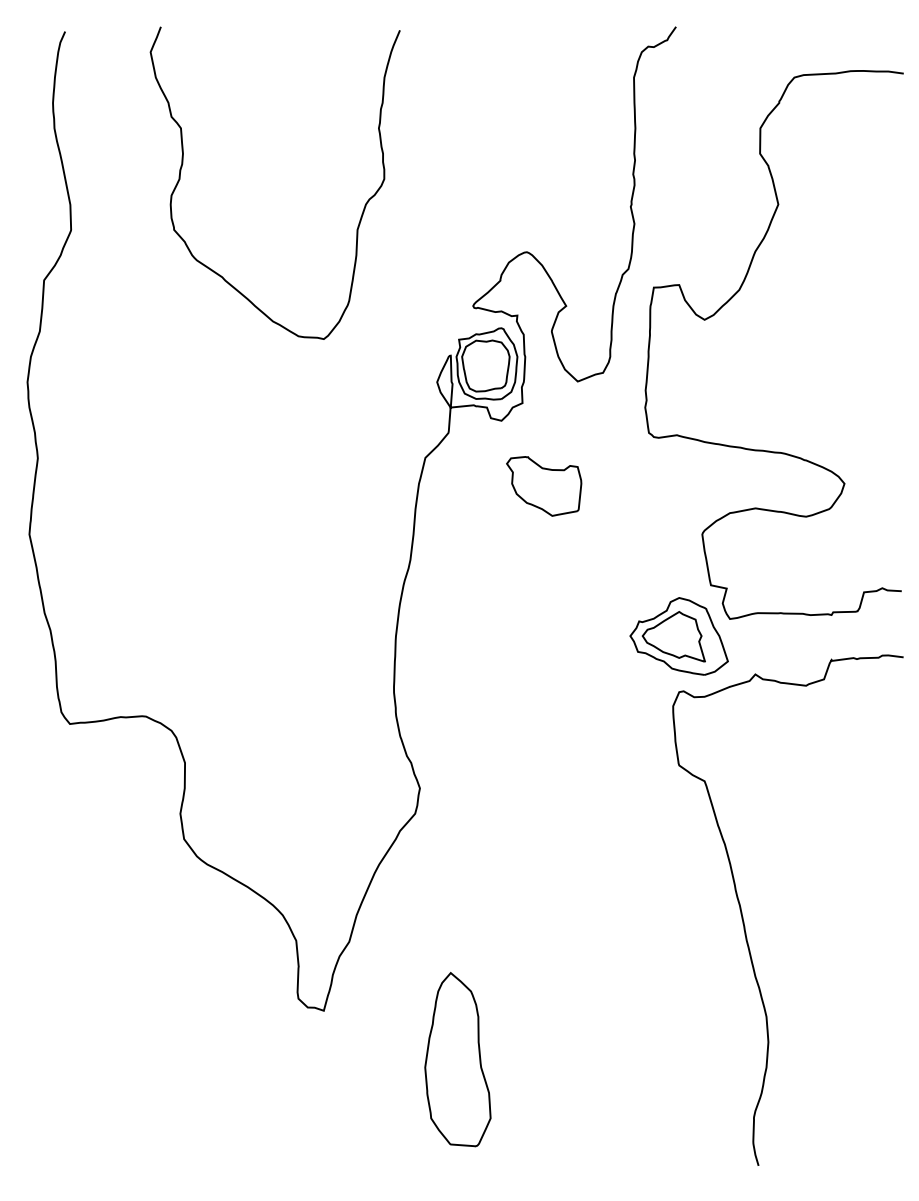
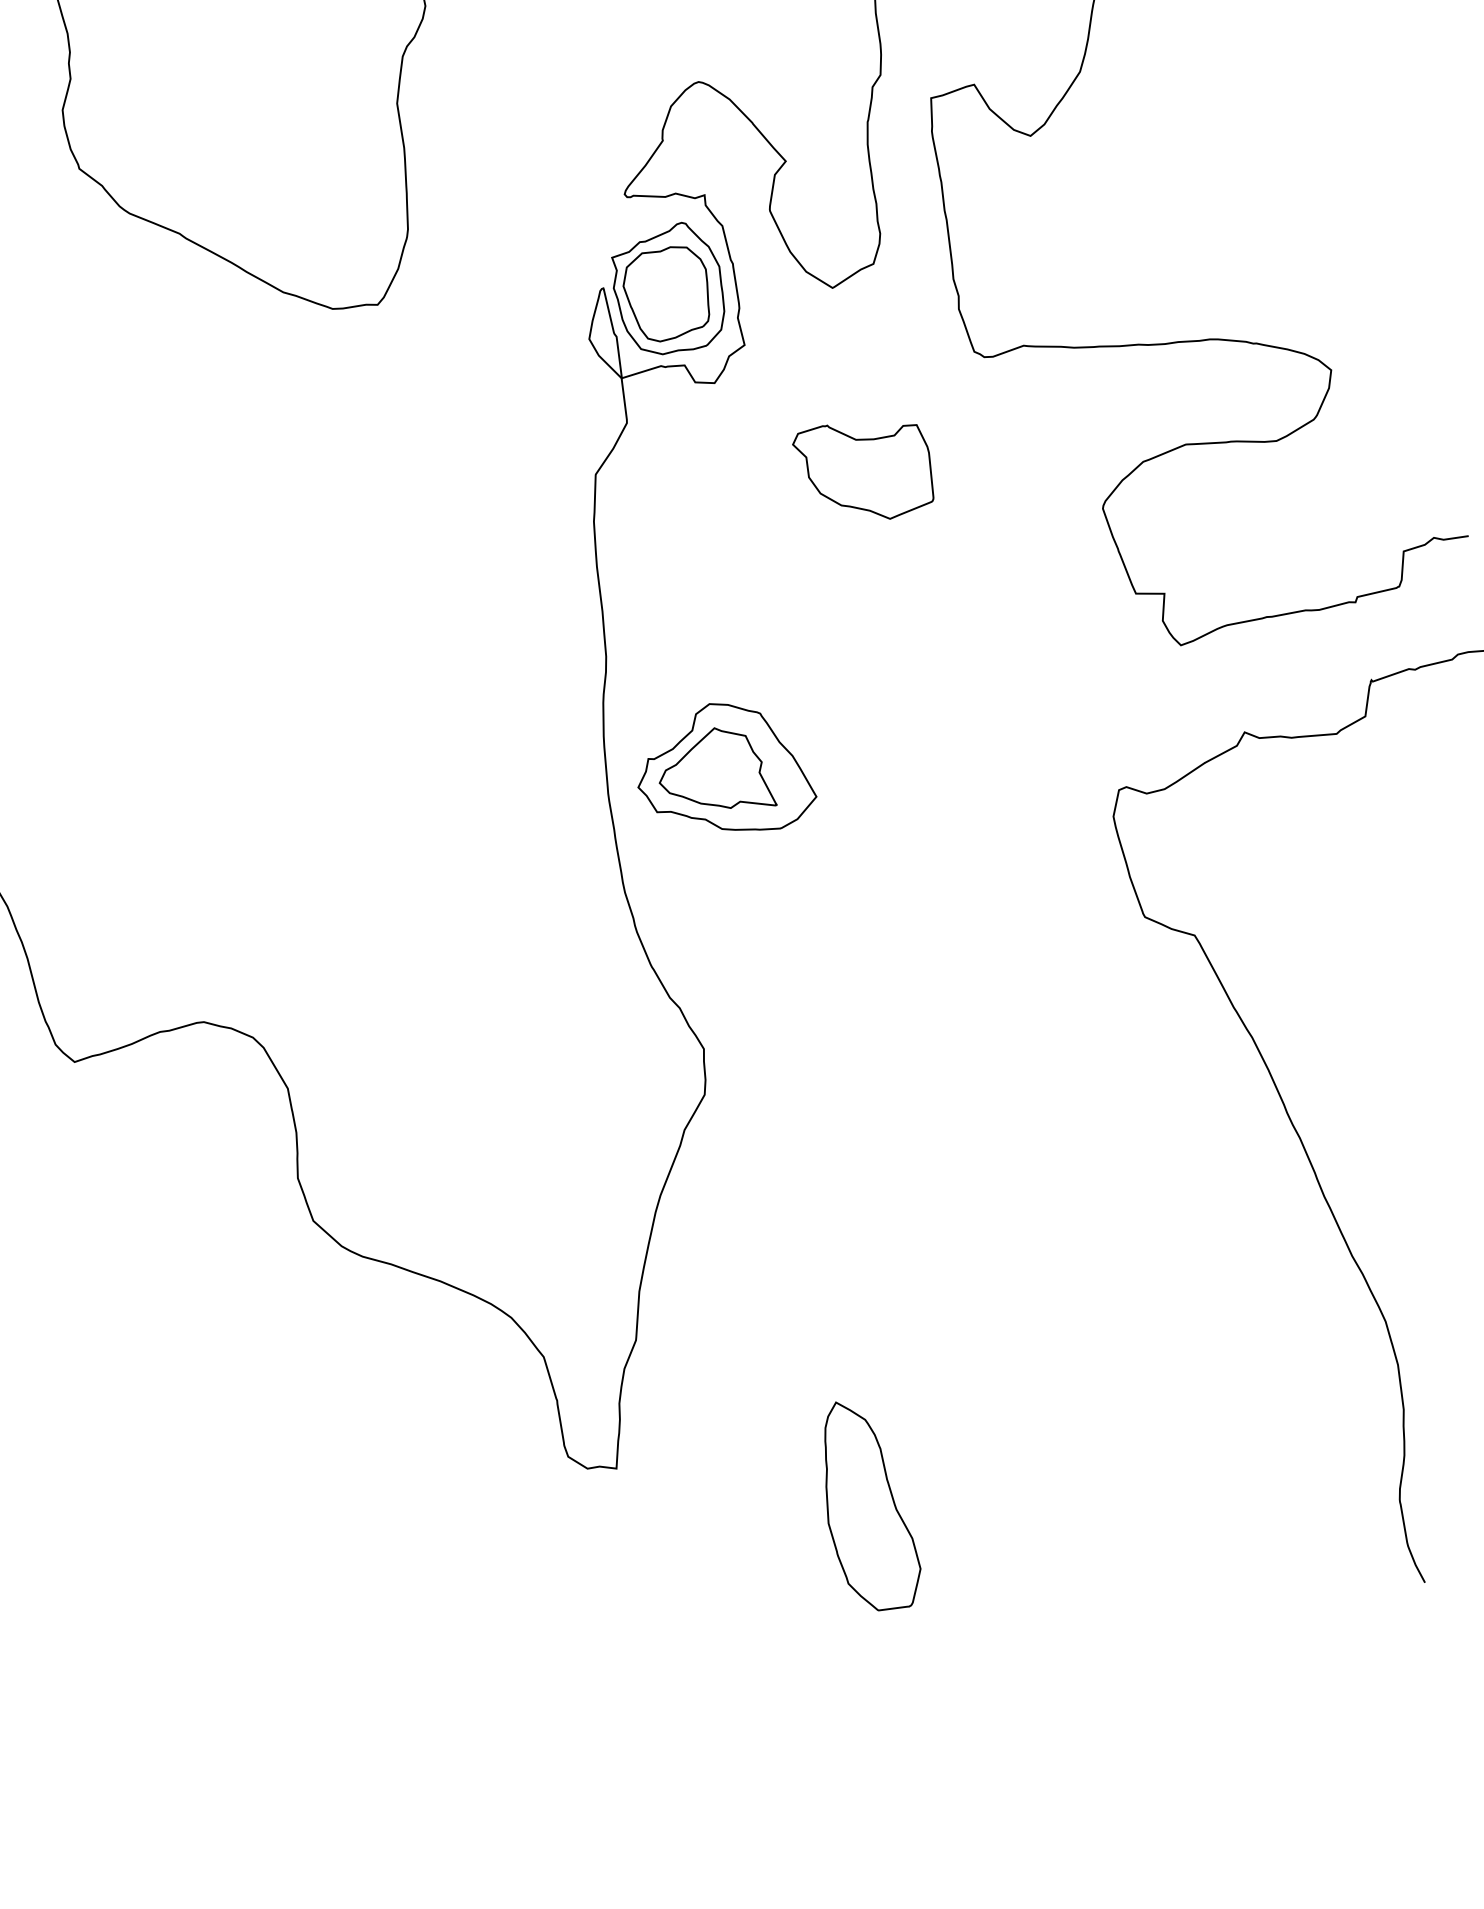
part: (544, 486) -> (866, 470), moved
part: (678, 636) -> (721, 771), moved
part: (457, 1059) -> (865, 1505), size x0.7

